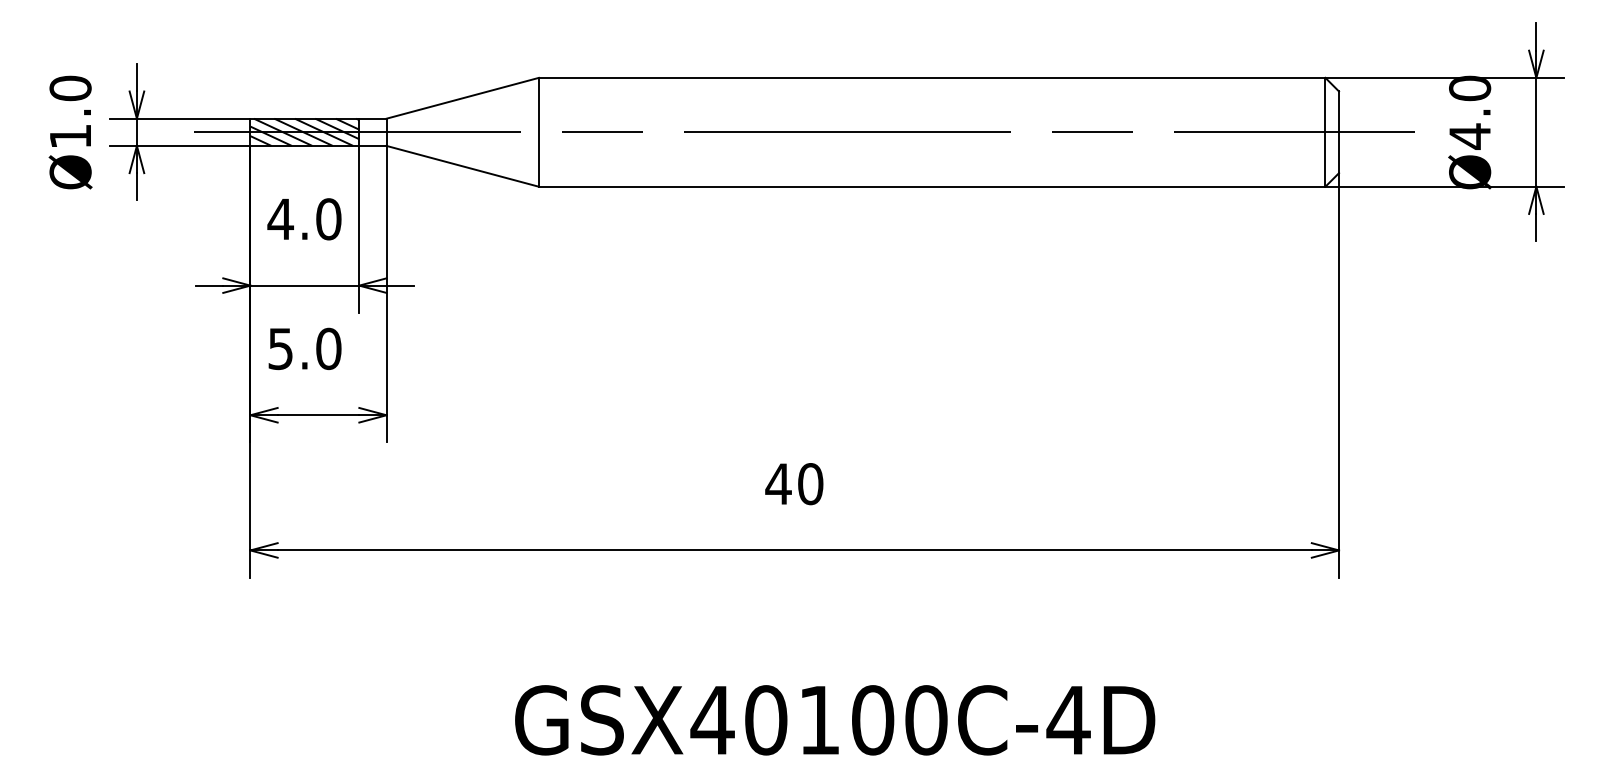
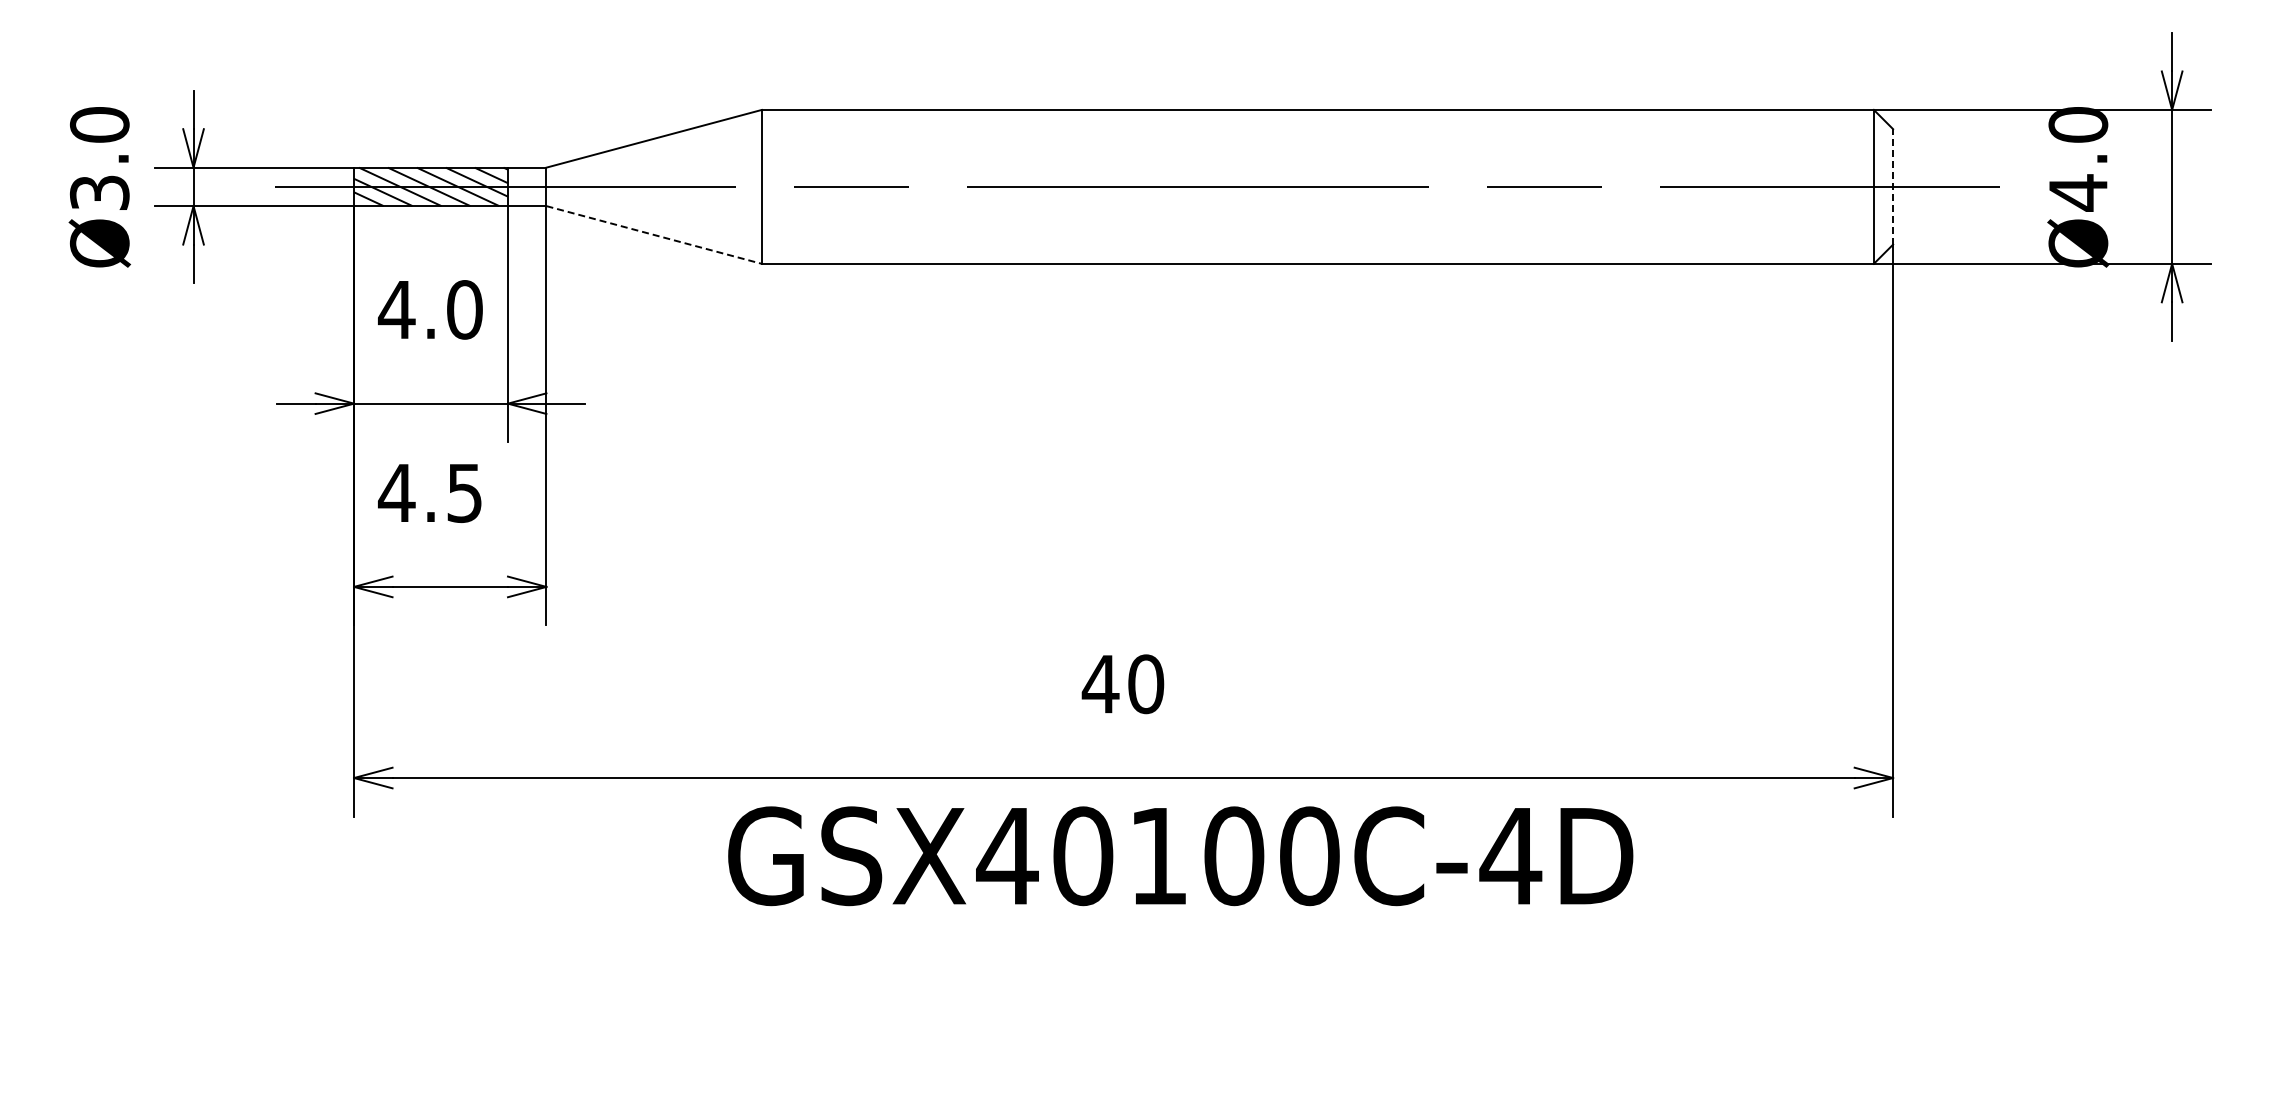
line: (1339, 132) -> (1893, 186), solid -> dashed
text: (70, 136) -> (99, 192), Ø1.0 -> Ø3.0
line: (462, 166) -> (654, 235), solid -> dashed
text: (303, 349) -> (429, 493), 5.0 -> 4.5
text: (834, 720) -> (1180, 856), moved

